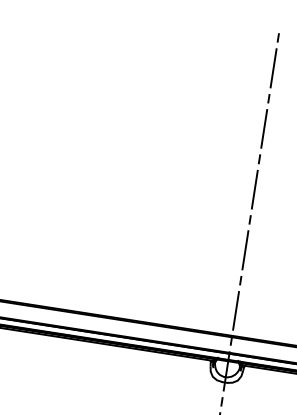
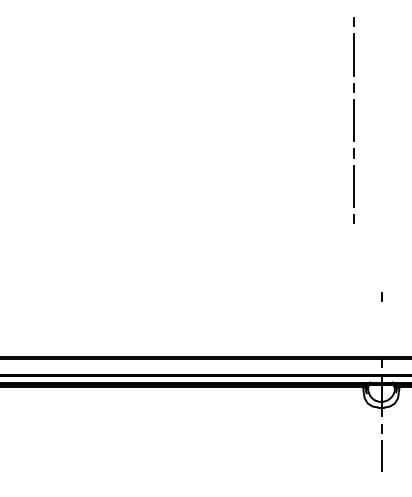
line: (264, 128) -> (353, 120), moved
line: (245, 250) -> (381, 264), removed
line: (236, 310) -> (381, 329), removed

